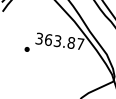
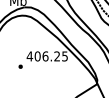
text: (58, 41) -> (46, 56), 363.87 -> 406.25

